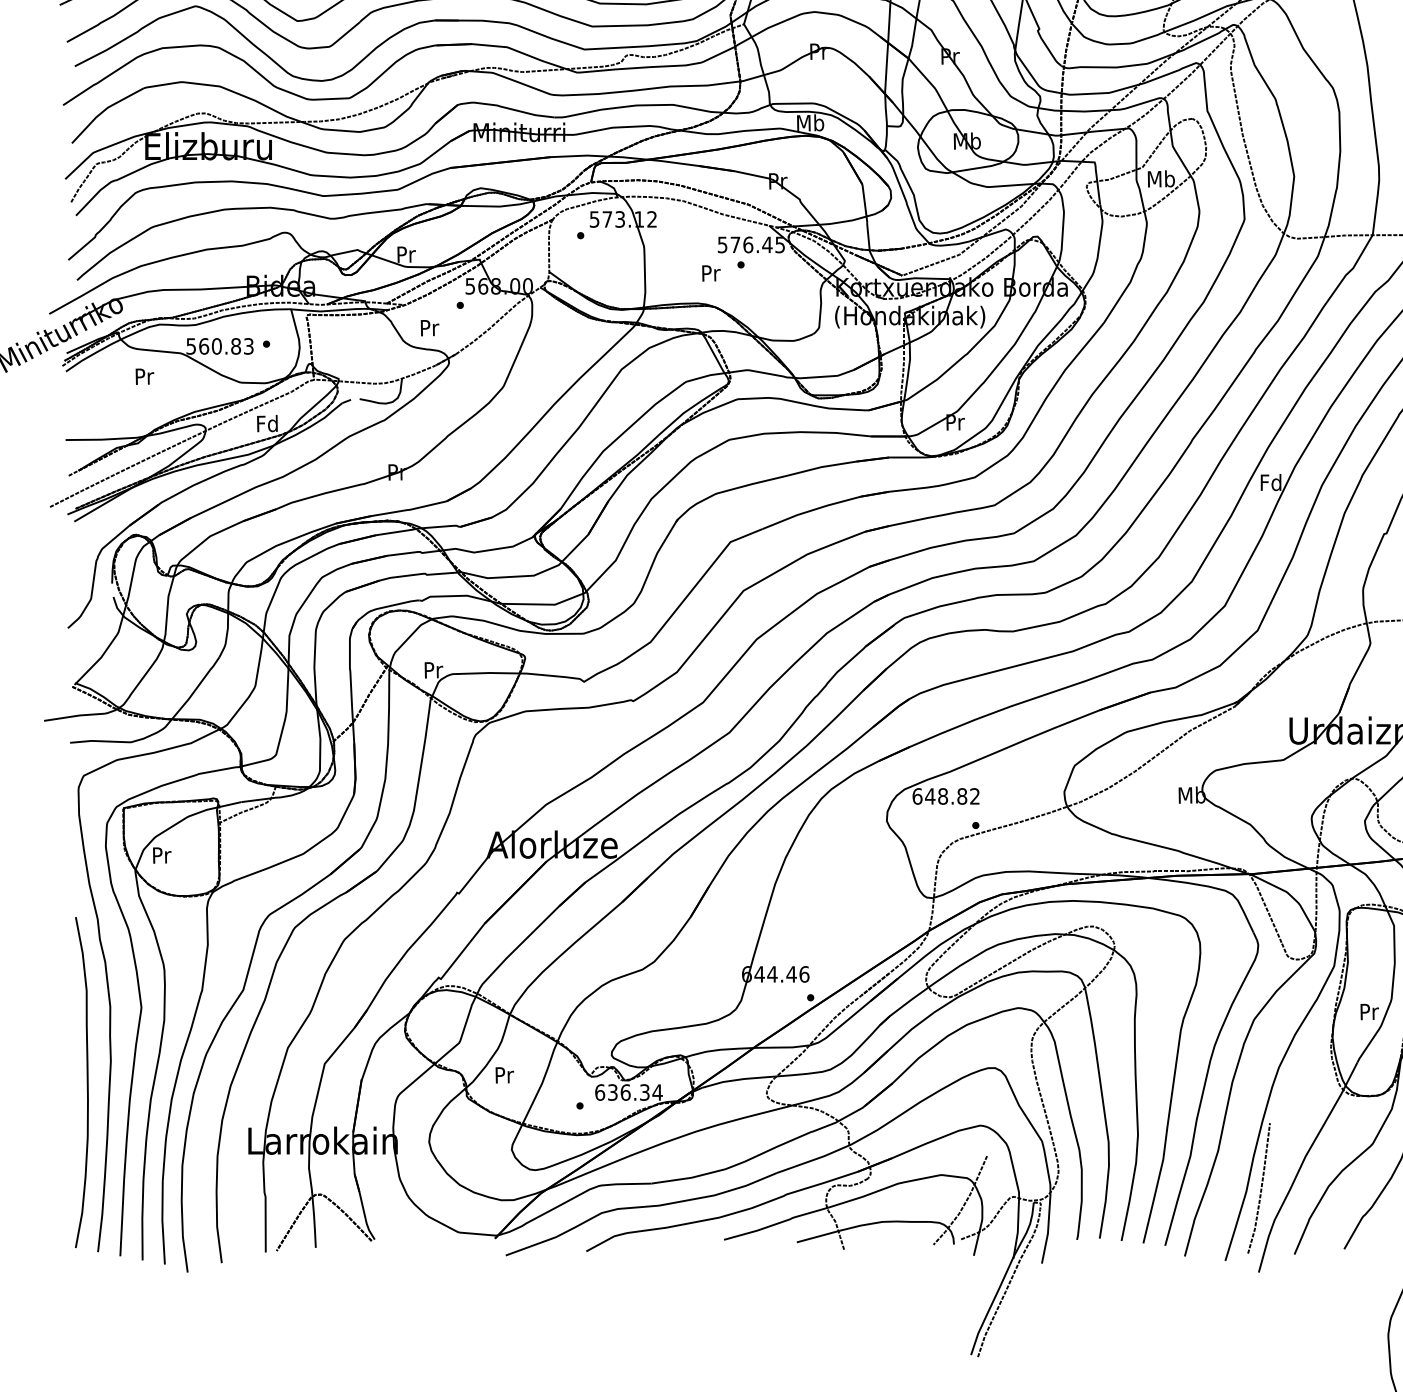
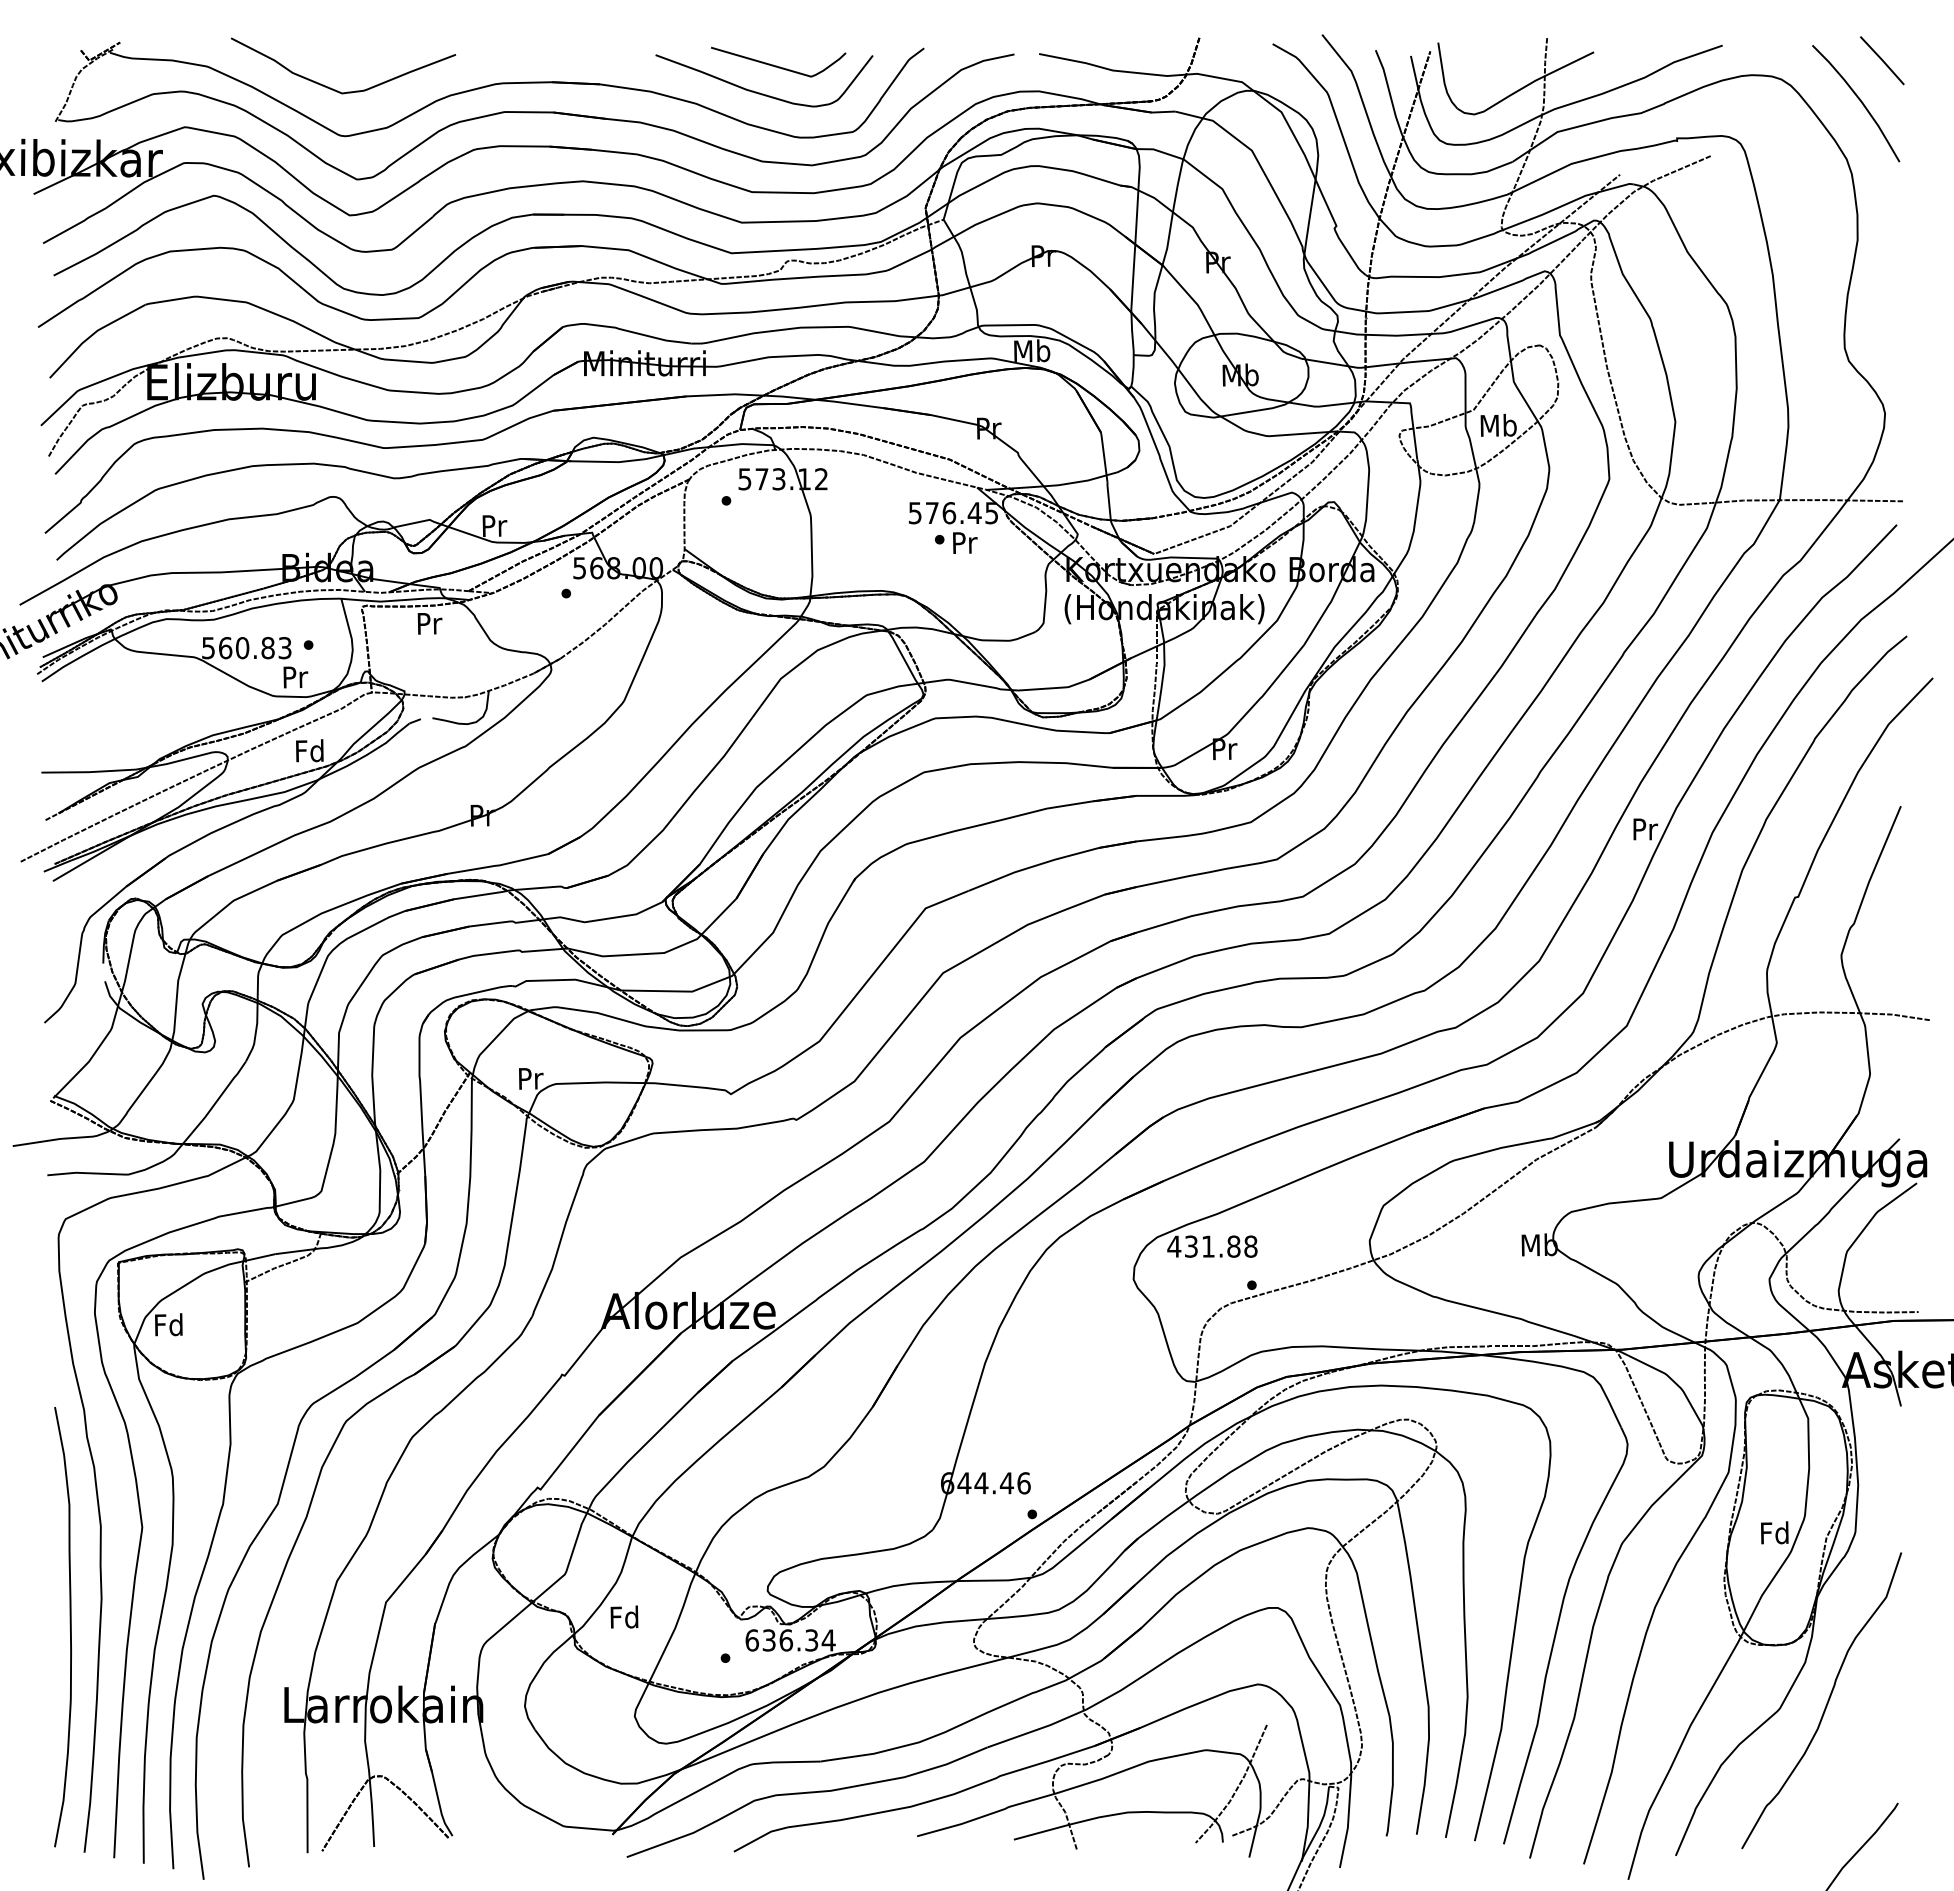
text: (711, 273) -> (965, 542), moved
text: (429, 327) -> (429, 623), moved
text: (144, 376) -> (295, 677), moved
text: (1270, 482) -> (1644, 828), Fd -> Pr
text: (946, 796) -> (1212, 1246), 648.82 -> 431.88
text: (161, 854) -> (168, 1324), Pr -> Fd
text: (1368, 1011) -> (1774, 1532), Pr -> Fd
text: (504, 1074) -> (624, 1616), Pr -> Fd
curve: (1260, 1188) -> (1630, 1768), removed

